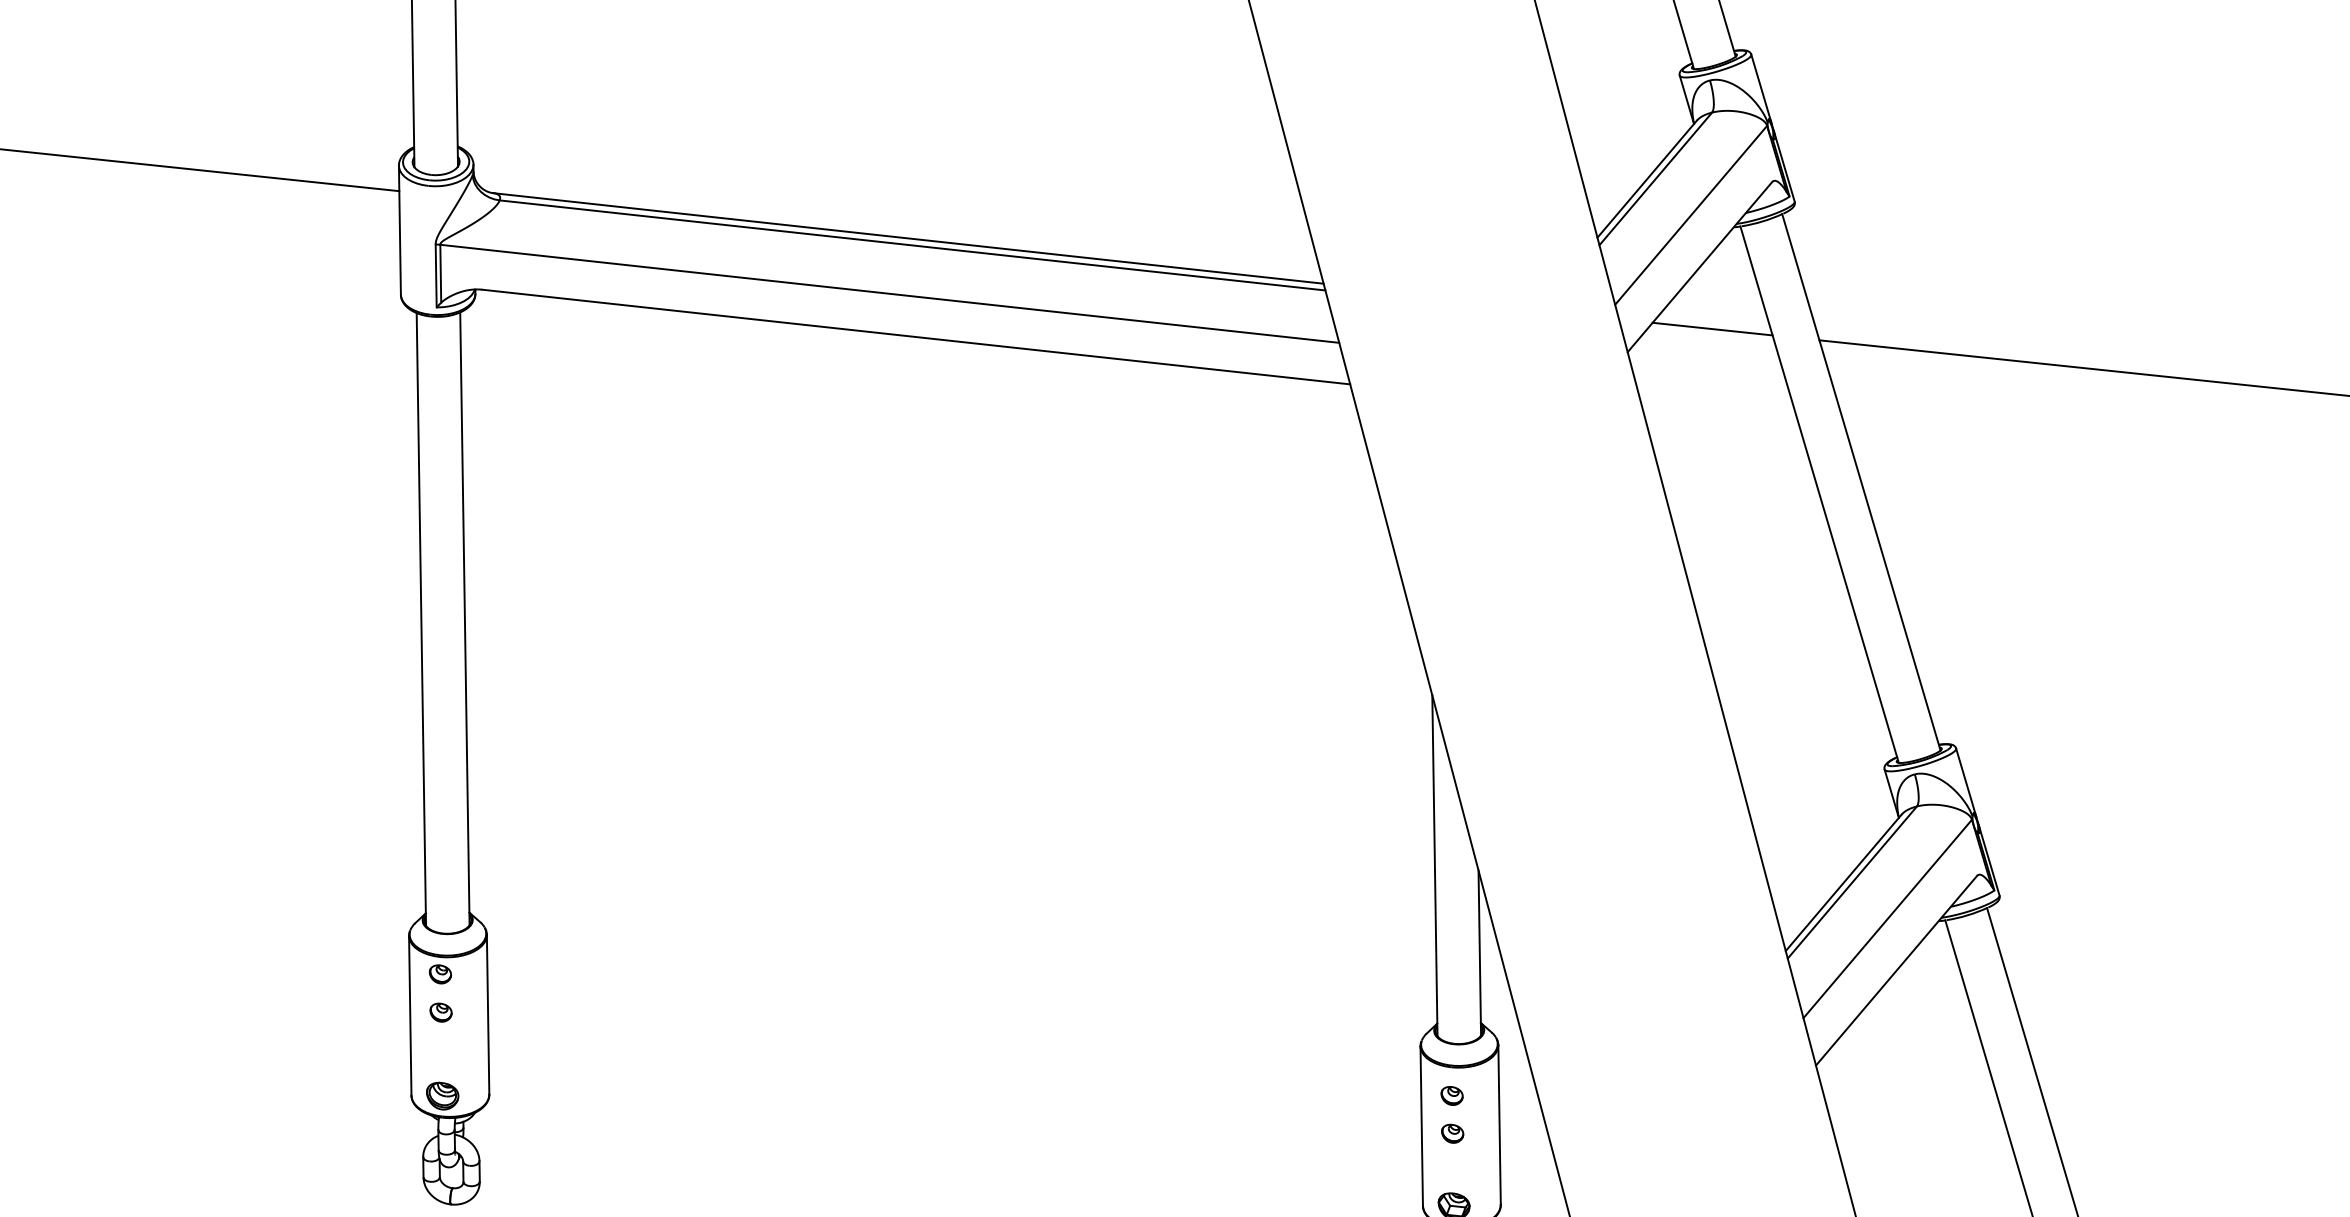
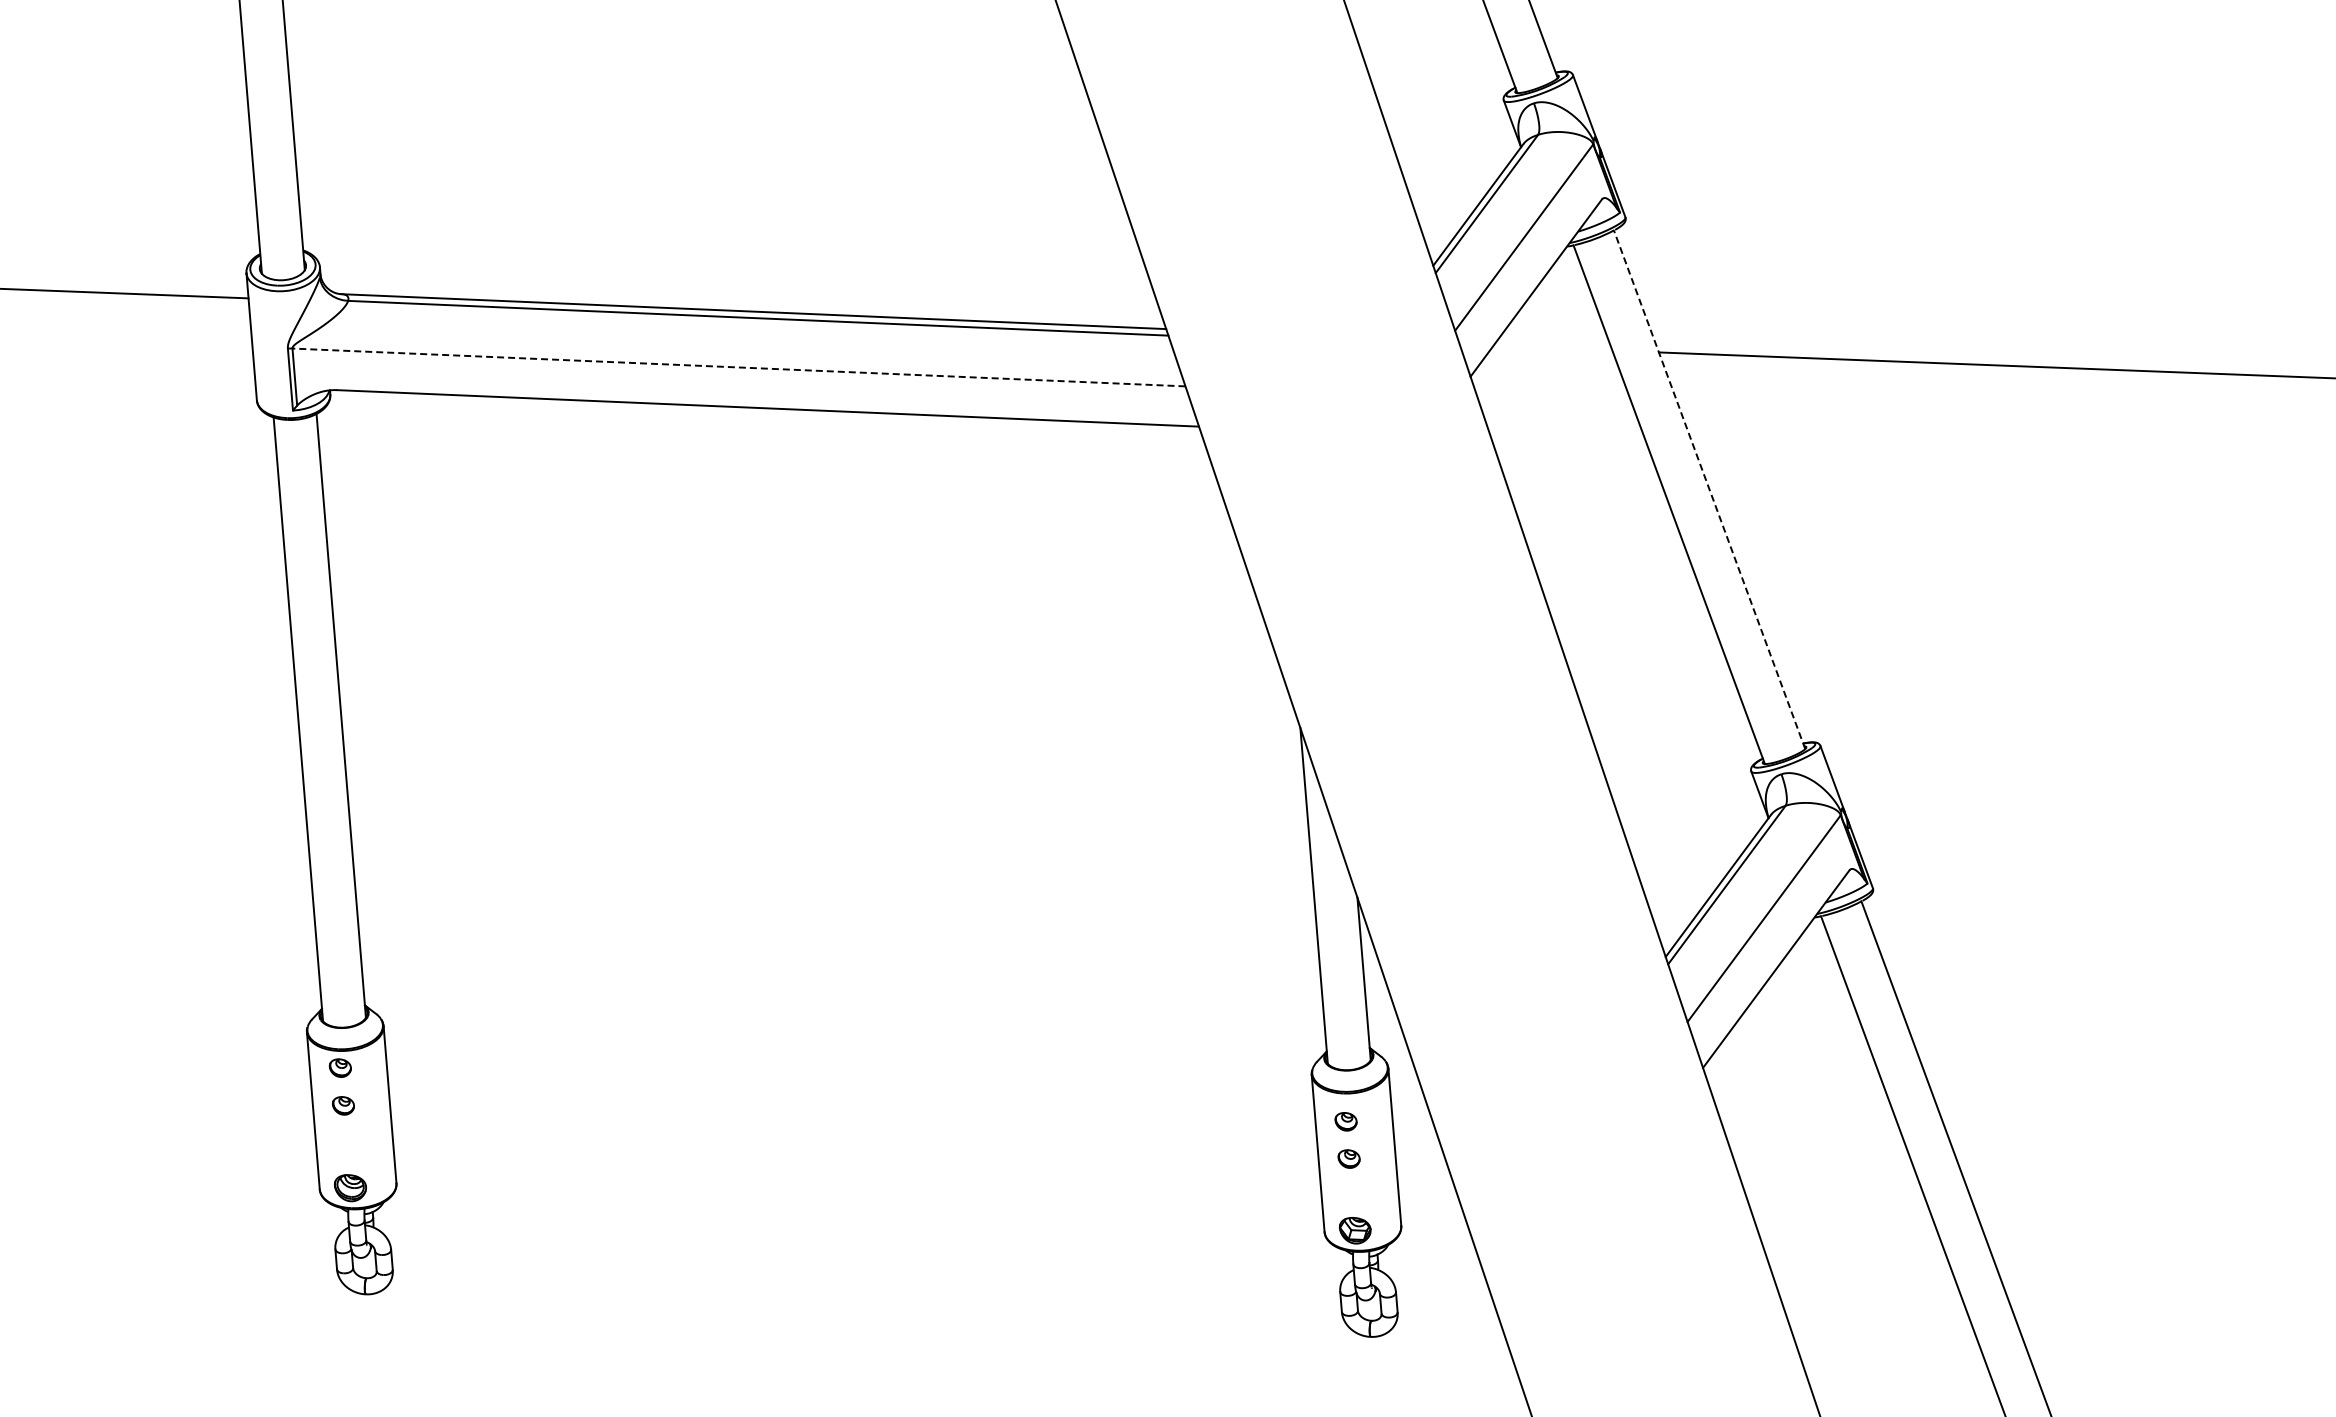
line: (890, 293) -> (739, 367), solid -> dashed
line: (1712, 329) -> (1552, 348), removed
line: (1861, 482) -> (1709, 489), solid -> dashed

